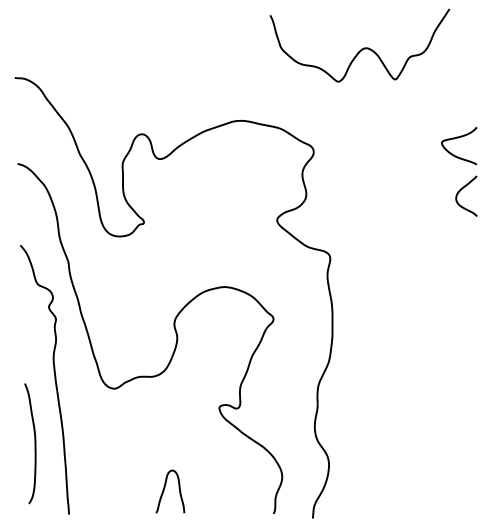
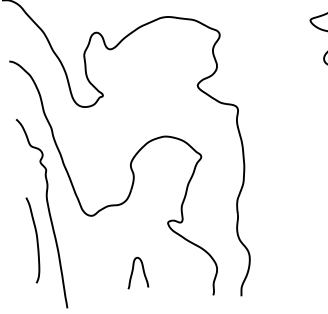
curve: (34, 443) -> (36, 239), moved
curve: (165, 488) -> (133, 271), moved

